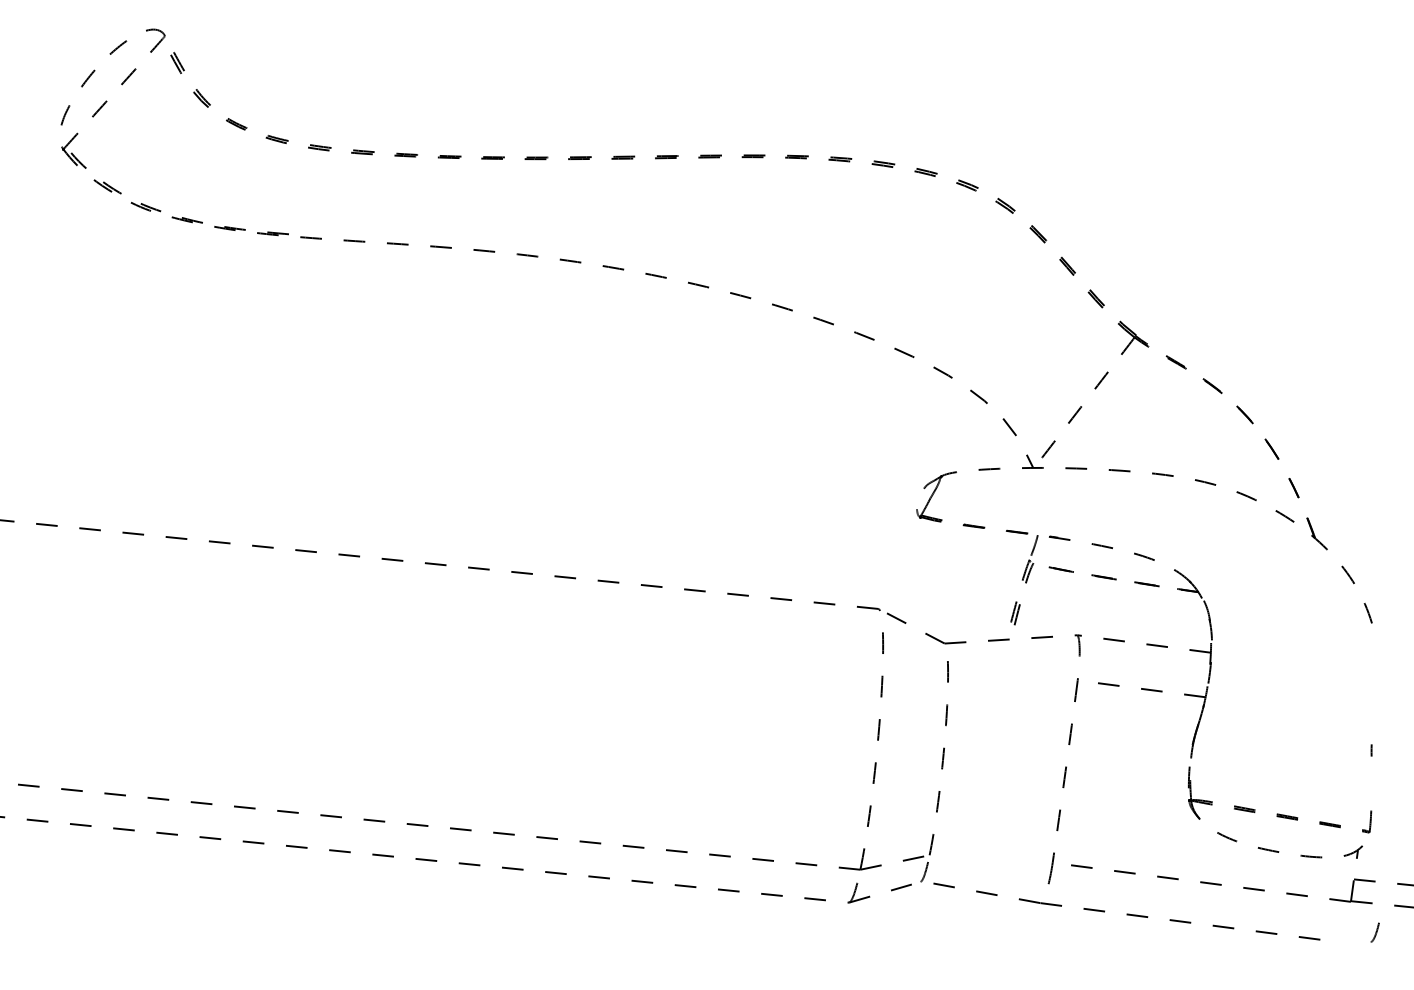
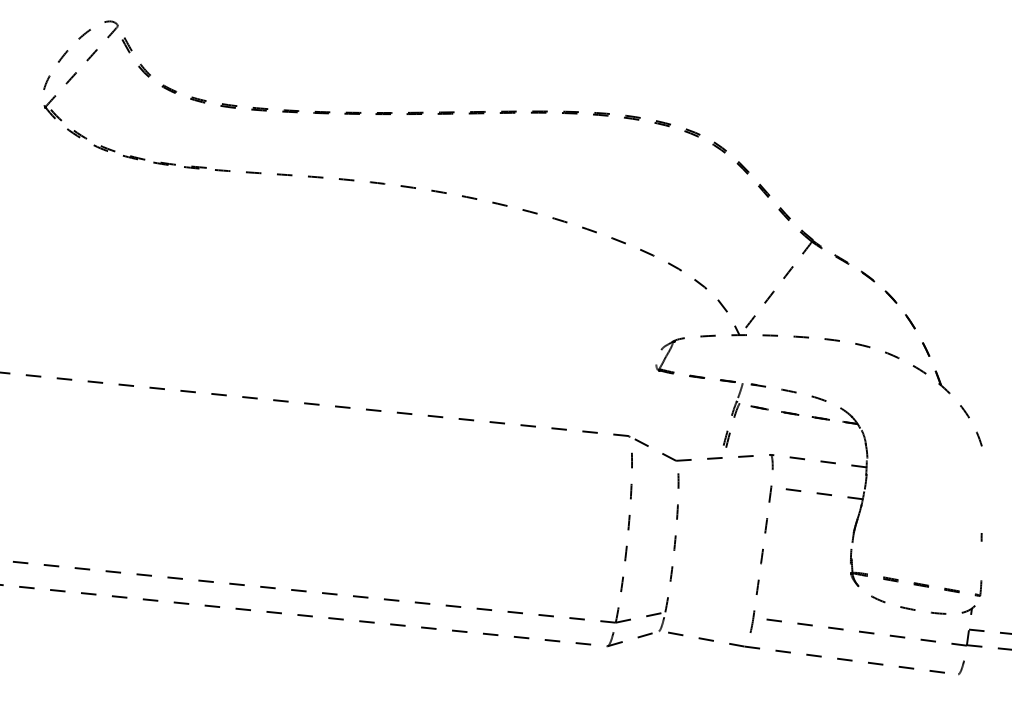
curve: (1375, 932) -> (961, 667), moved

